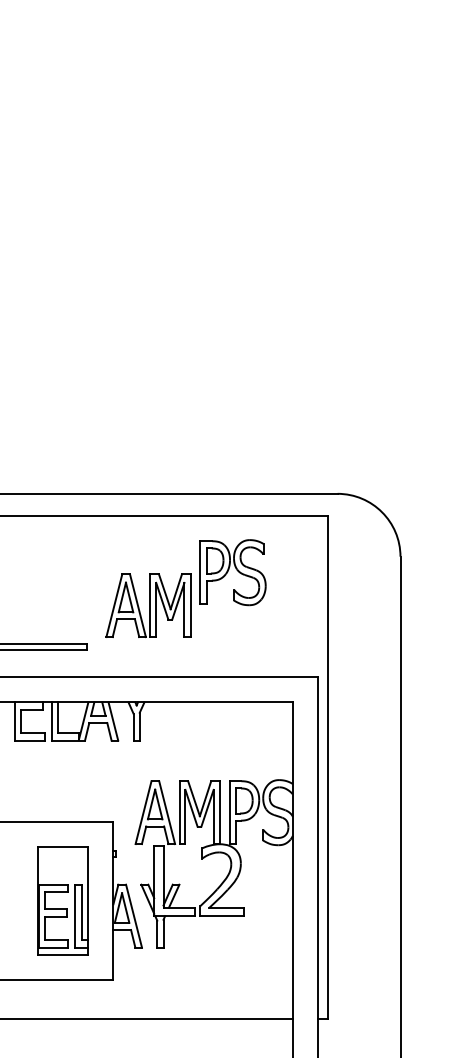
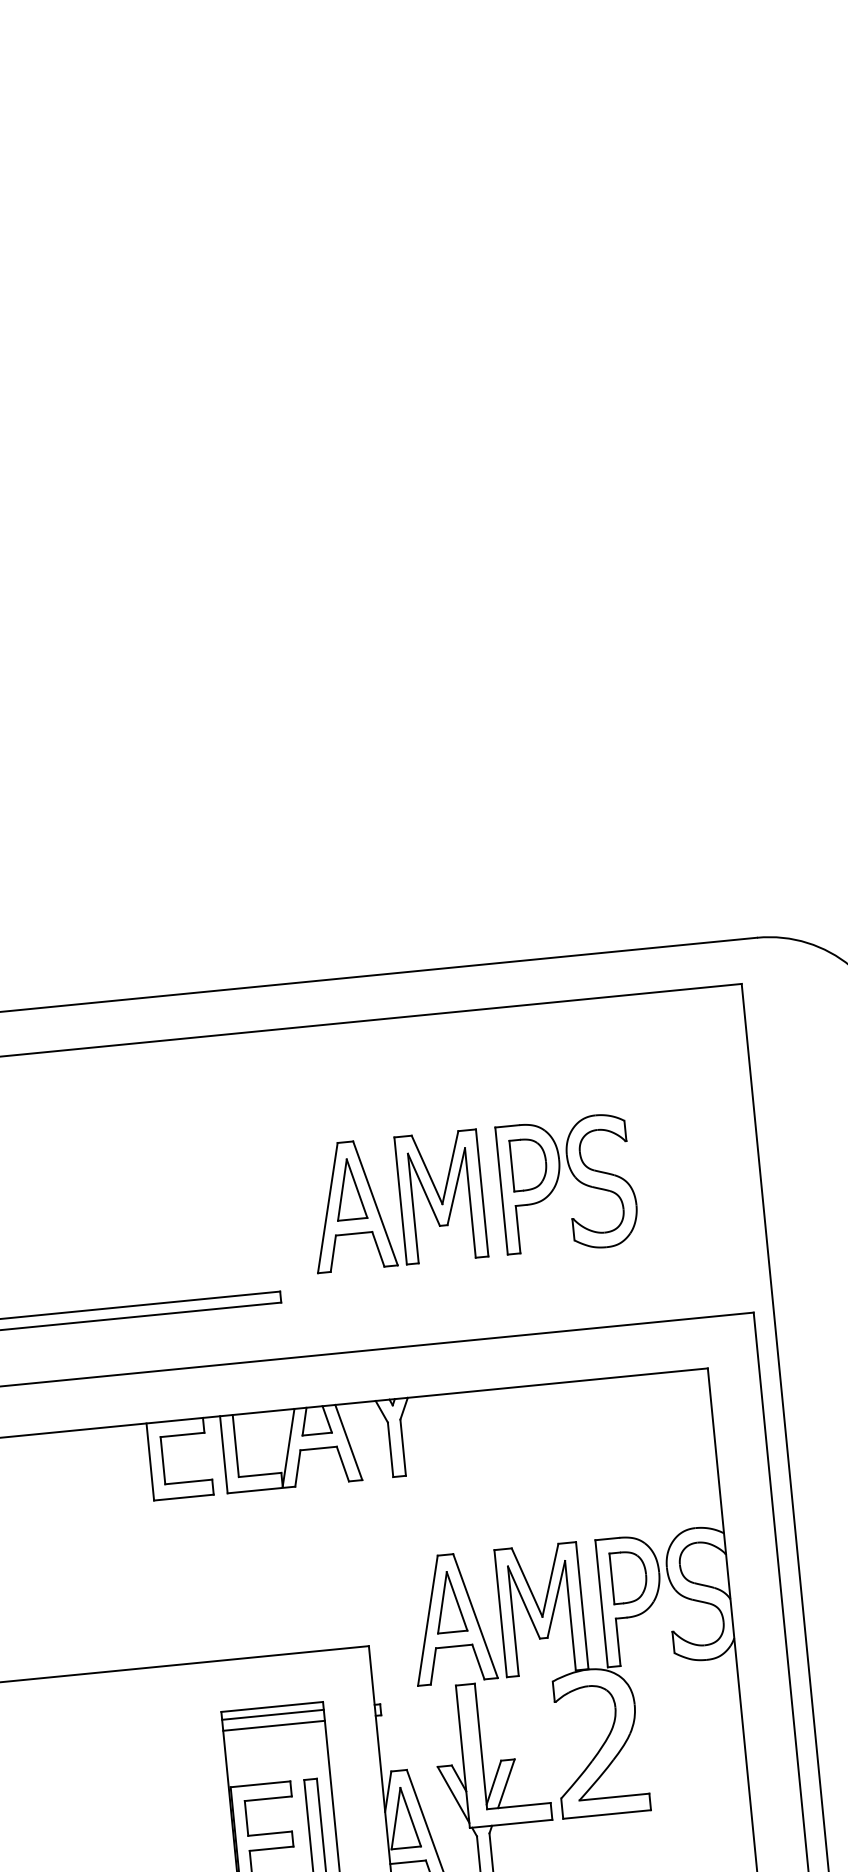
part: (232, 572) -> (566, 1184), moved
line: (63, 851) -> (273, 1715), added
line: (63, 856) -> (274, 1725), added

